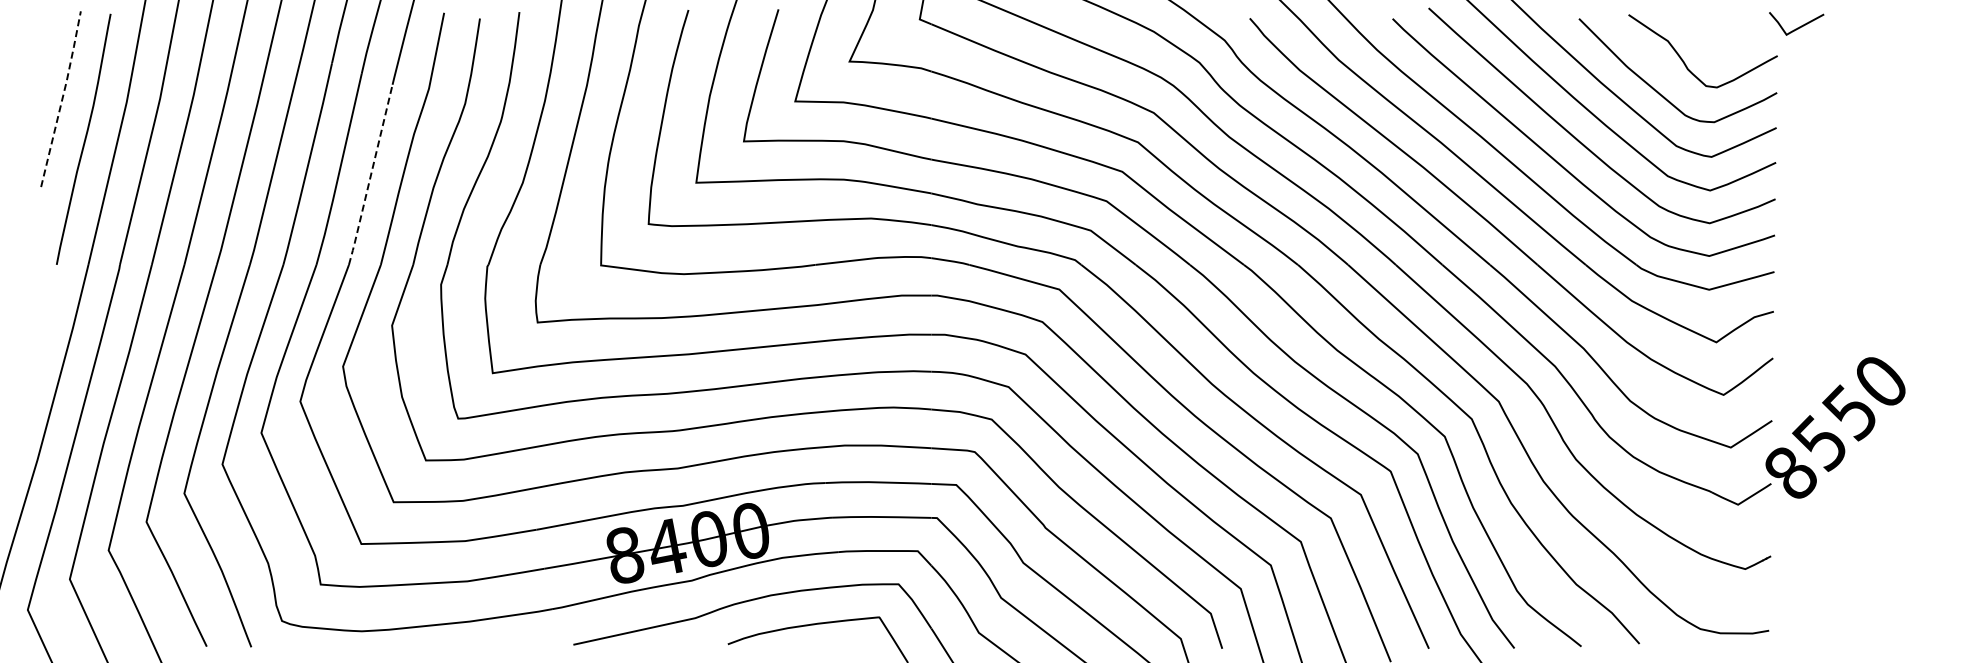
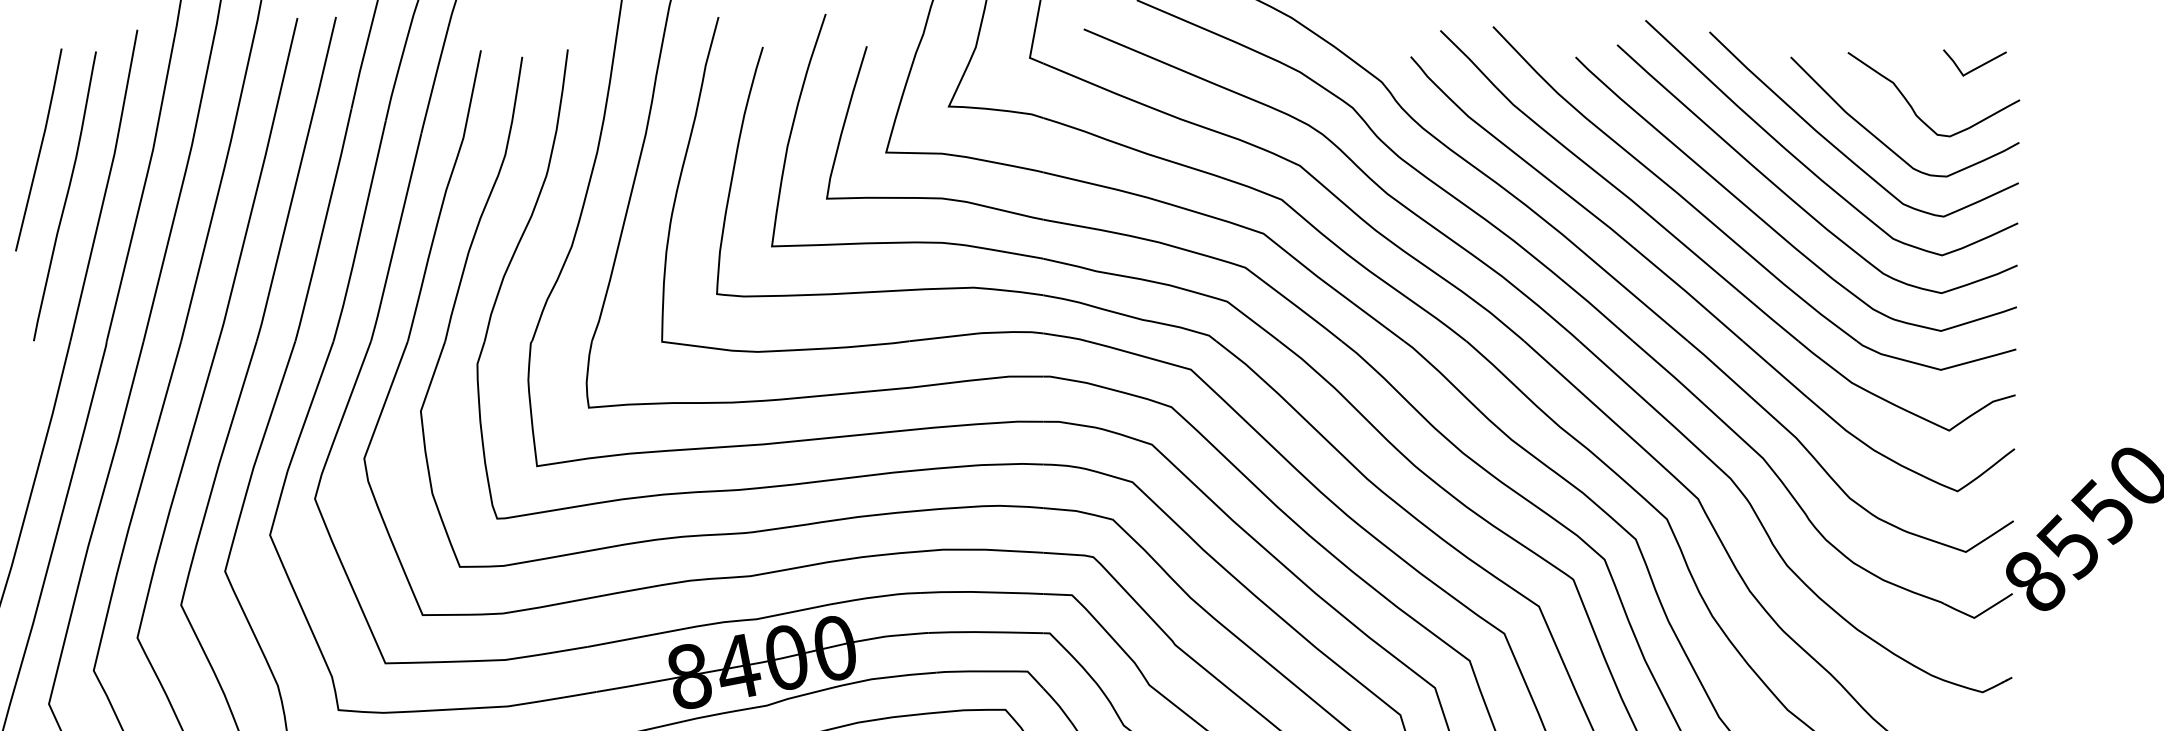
line: (1797, 27) -> (1975, 67), moved
line: (62, 98) -> (40, 149), dashed -> solid
line: (370, 176) -> (395, 239), dashed -> solid

